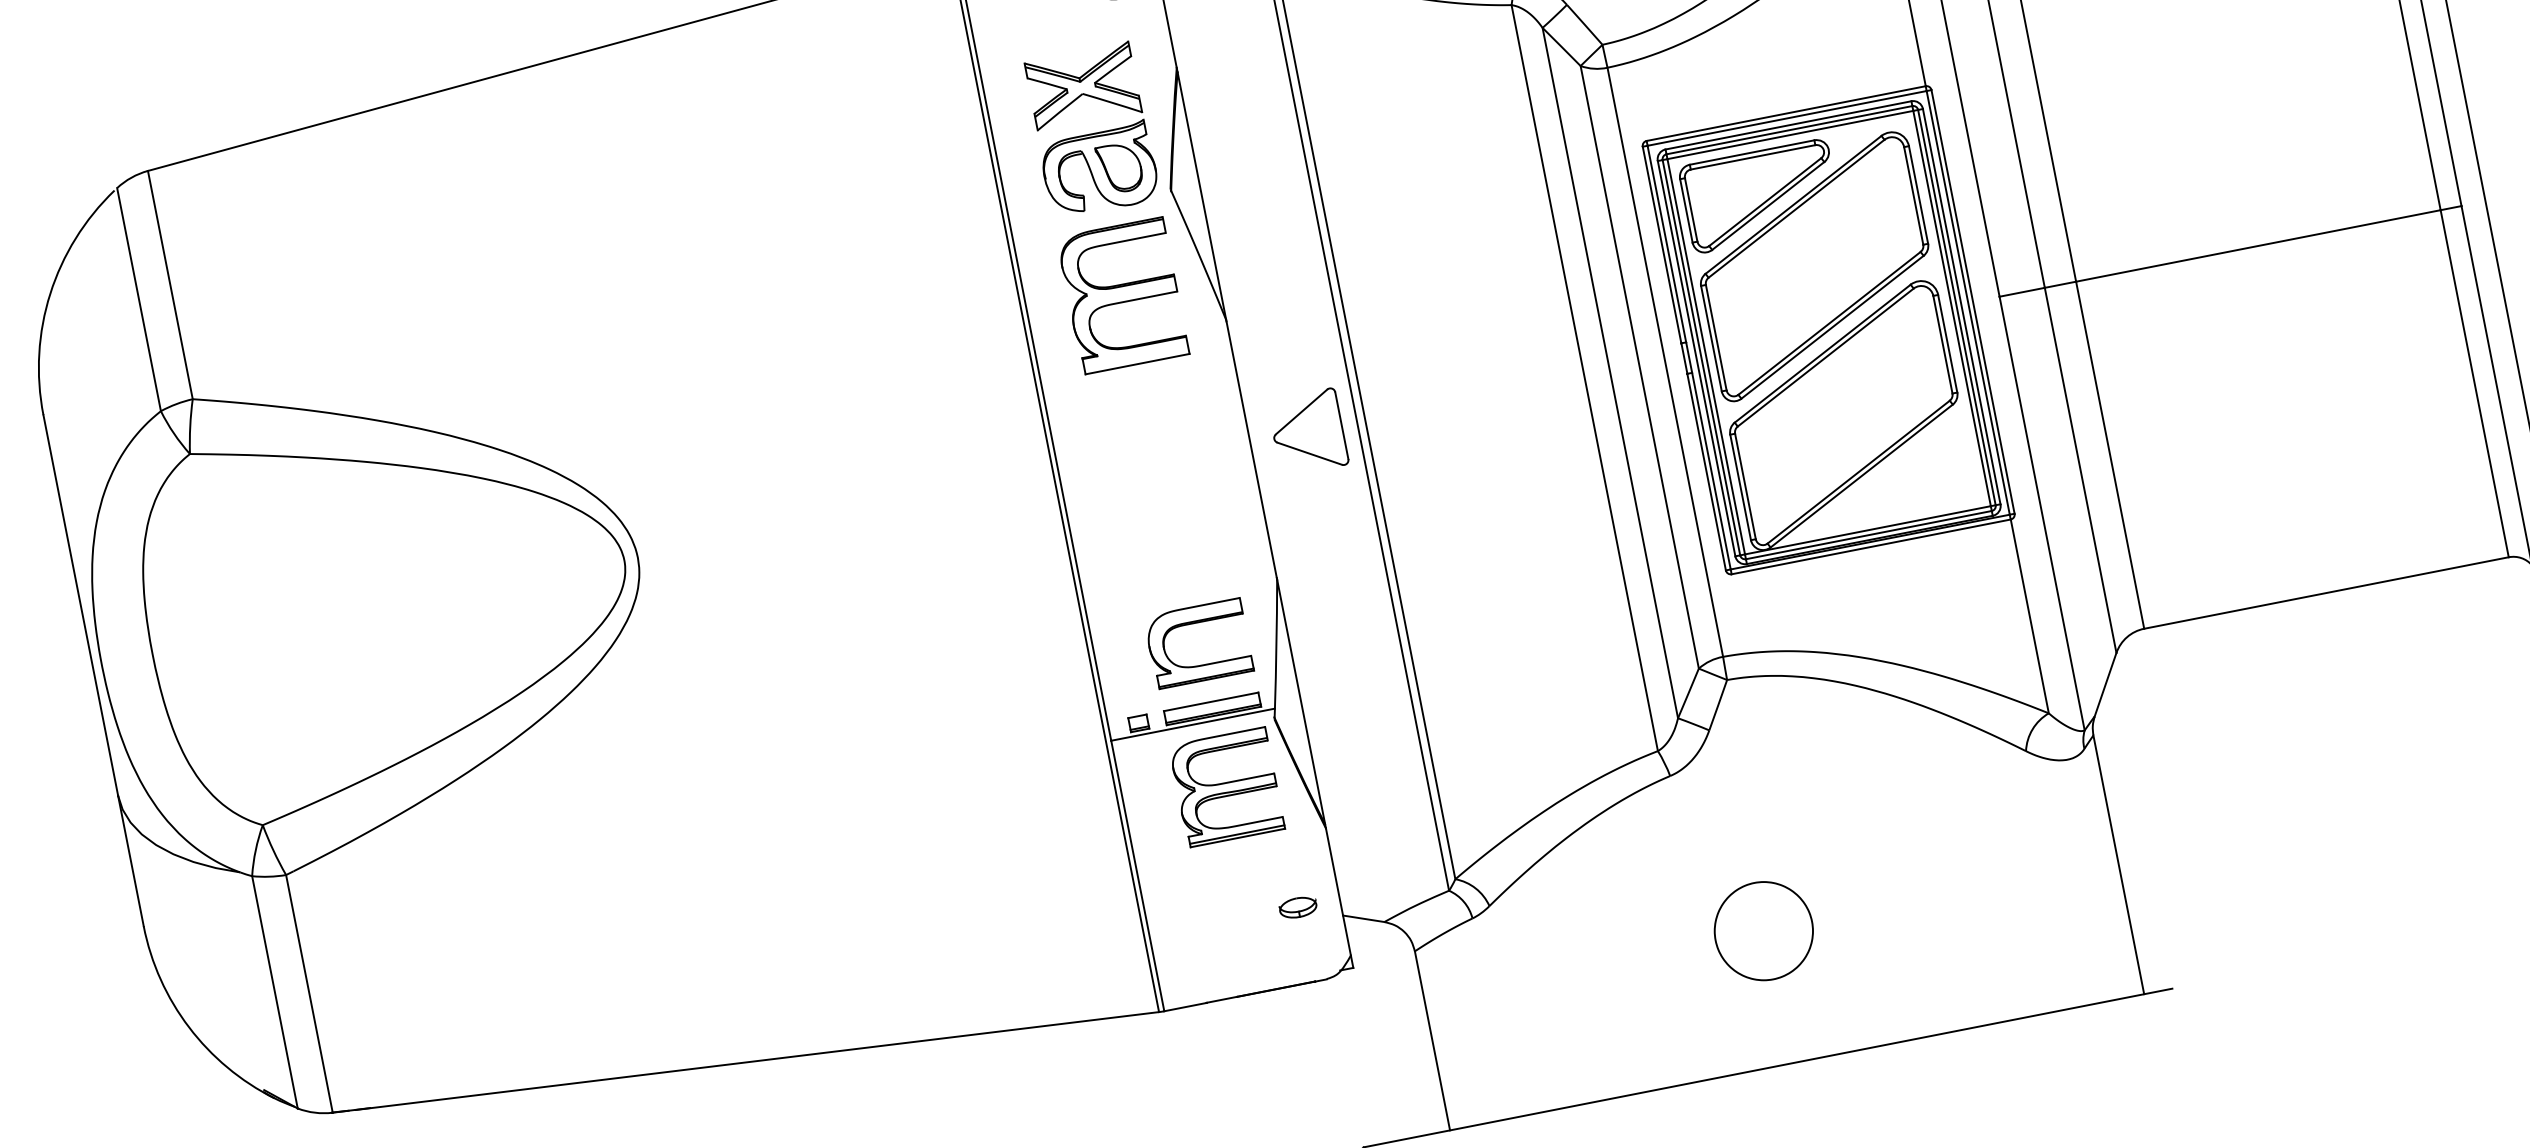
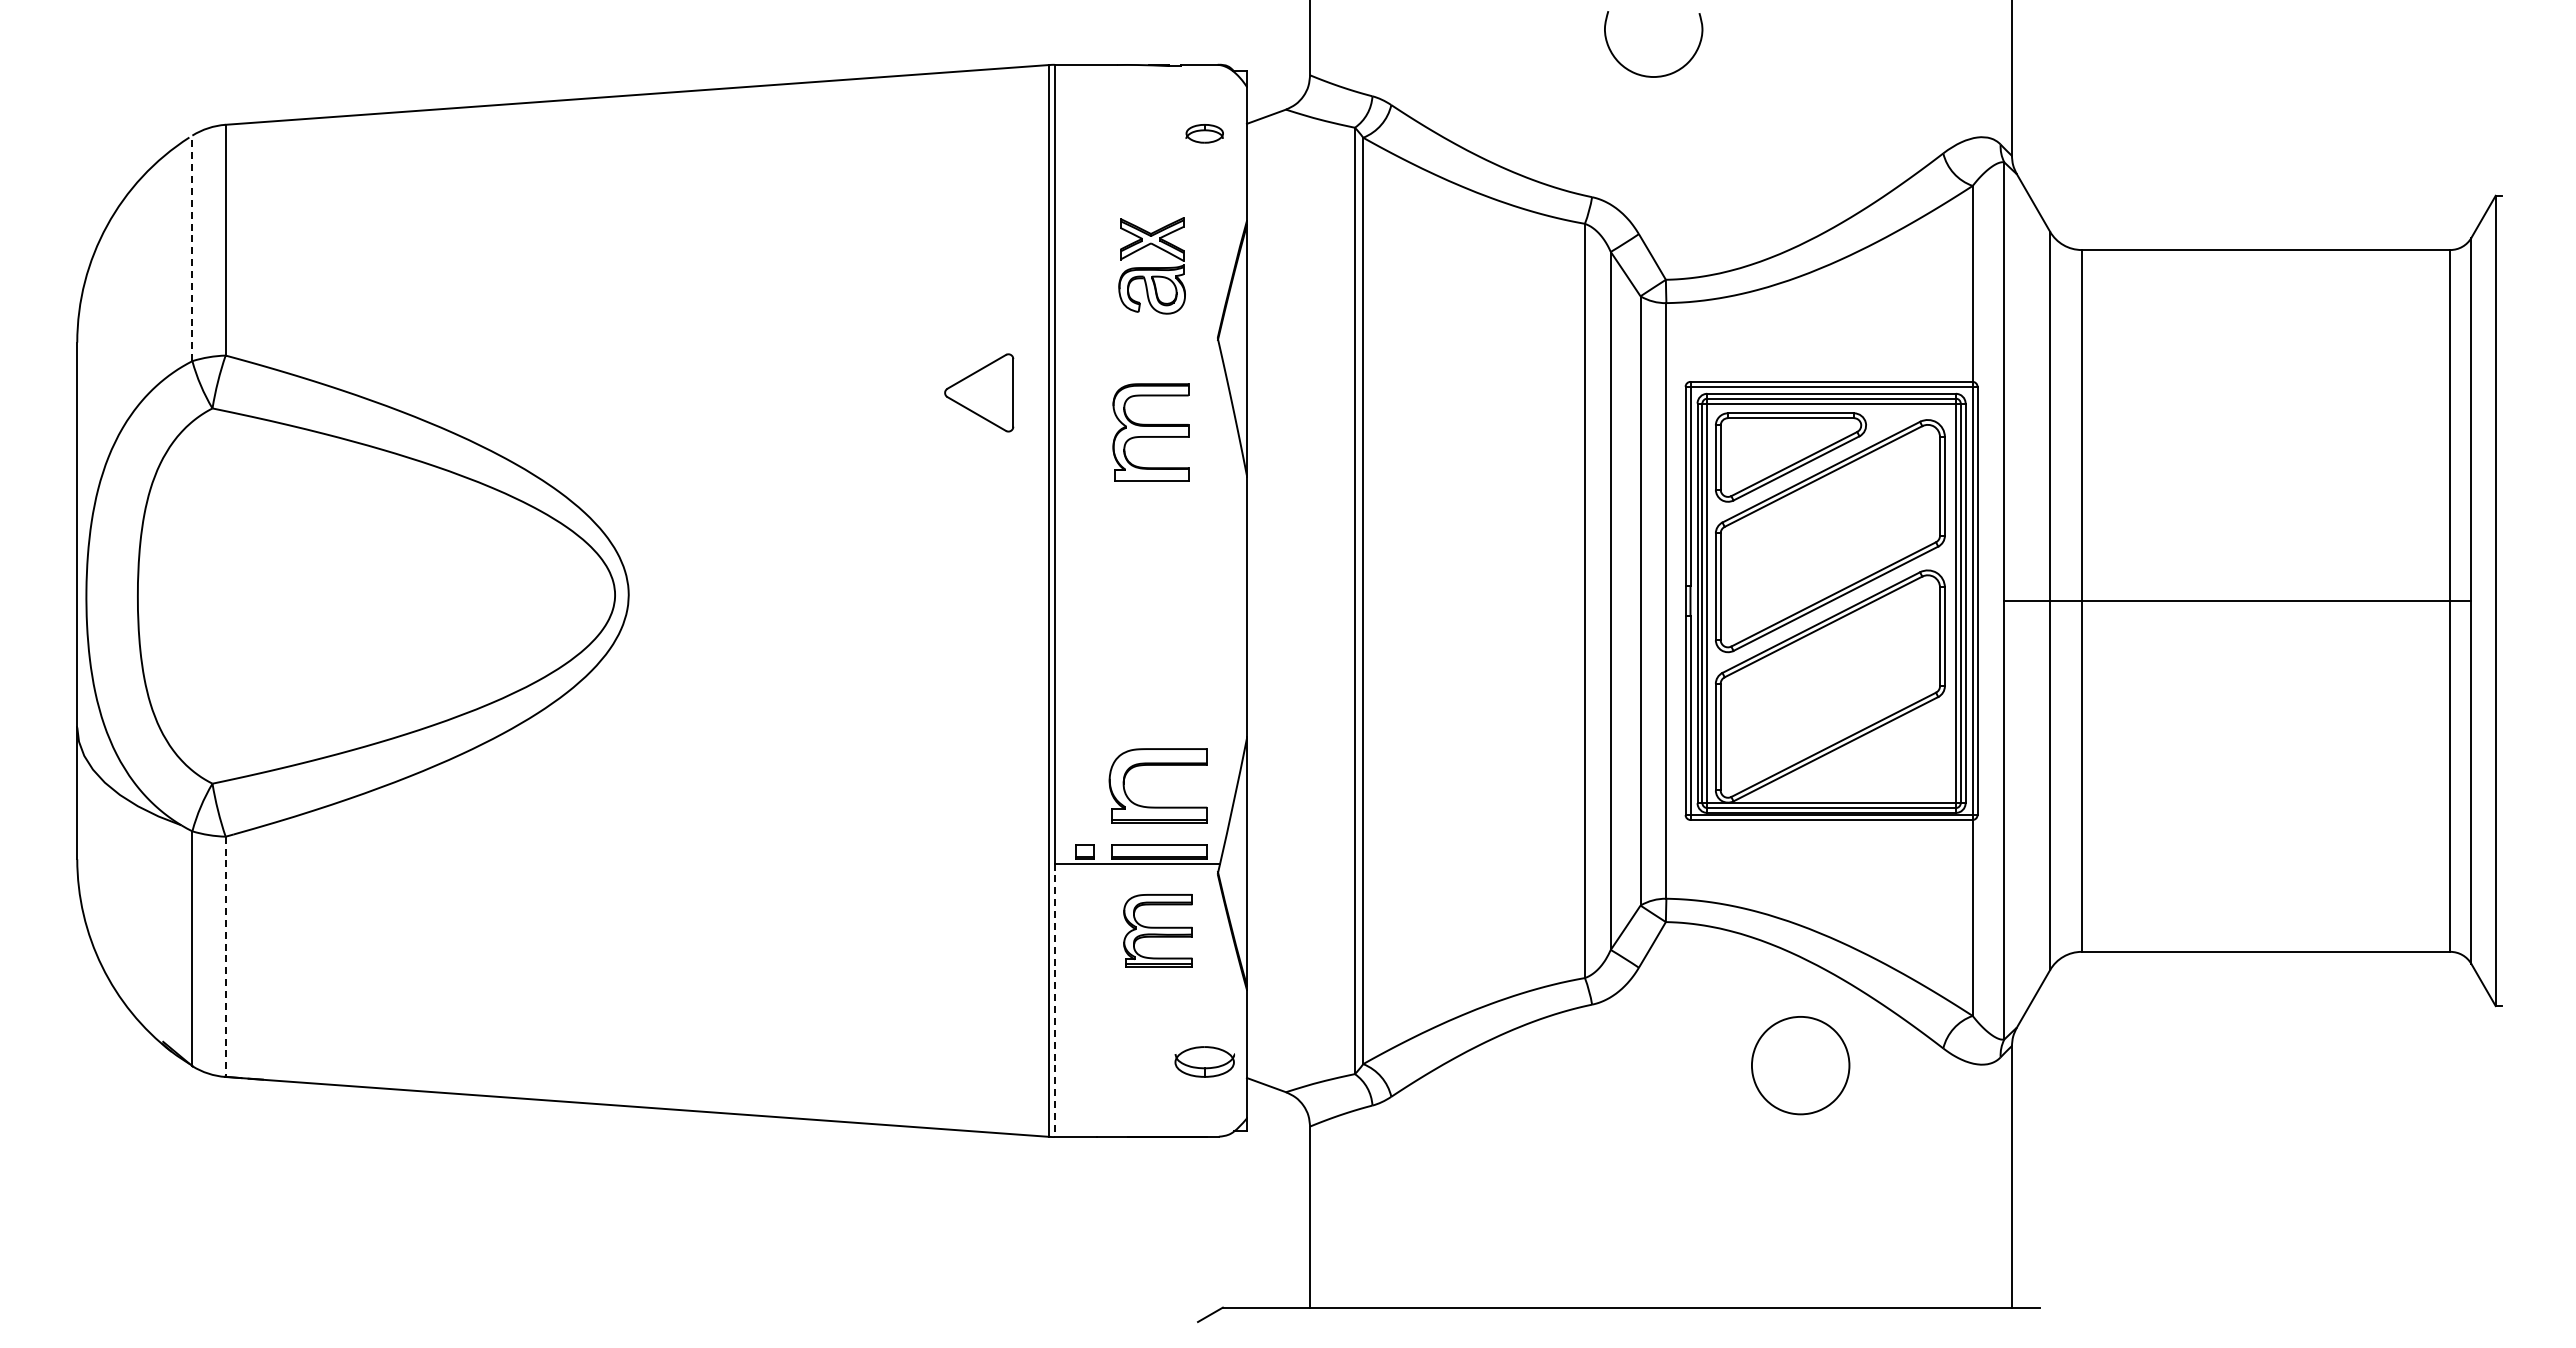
part: (1090, 130) -> (1151, 265), size x0.6
part: (1122, 295) -> (1150, 432), size x0.7
line: (139, 299) -> (192, 248), solid -> dashed
part: (1308, 431) -> (979, 392), moved
part: (1225, 787) -> (1157, 930), size x0.7
line: (1137, 876) -> (1054, 1000), solid -> dashed
part: (1297, 907) -> (1204, 1061), size x1.6
part: (1763, 931) -> (1800, 1065), moved
line: (309, 994) -> (225, 957), solid -> dashed

